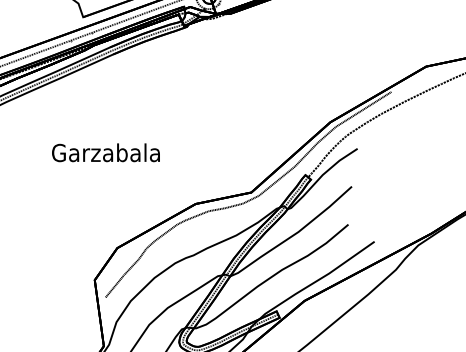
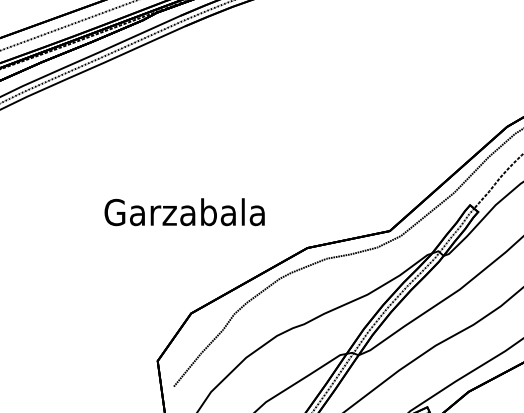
text: (105, 152) -> (183, 211), moved

